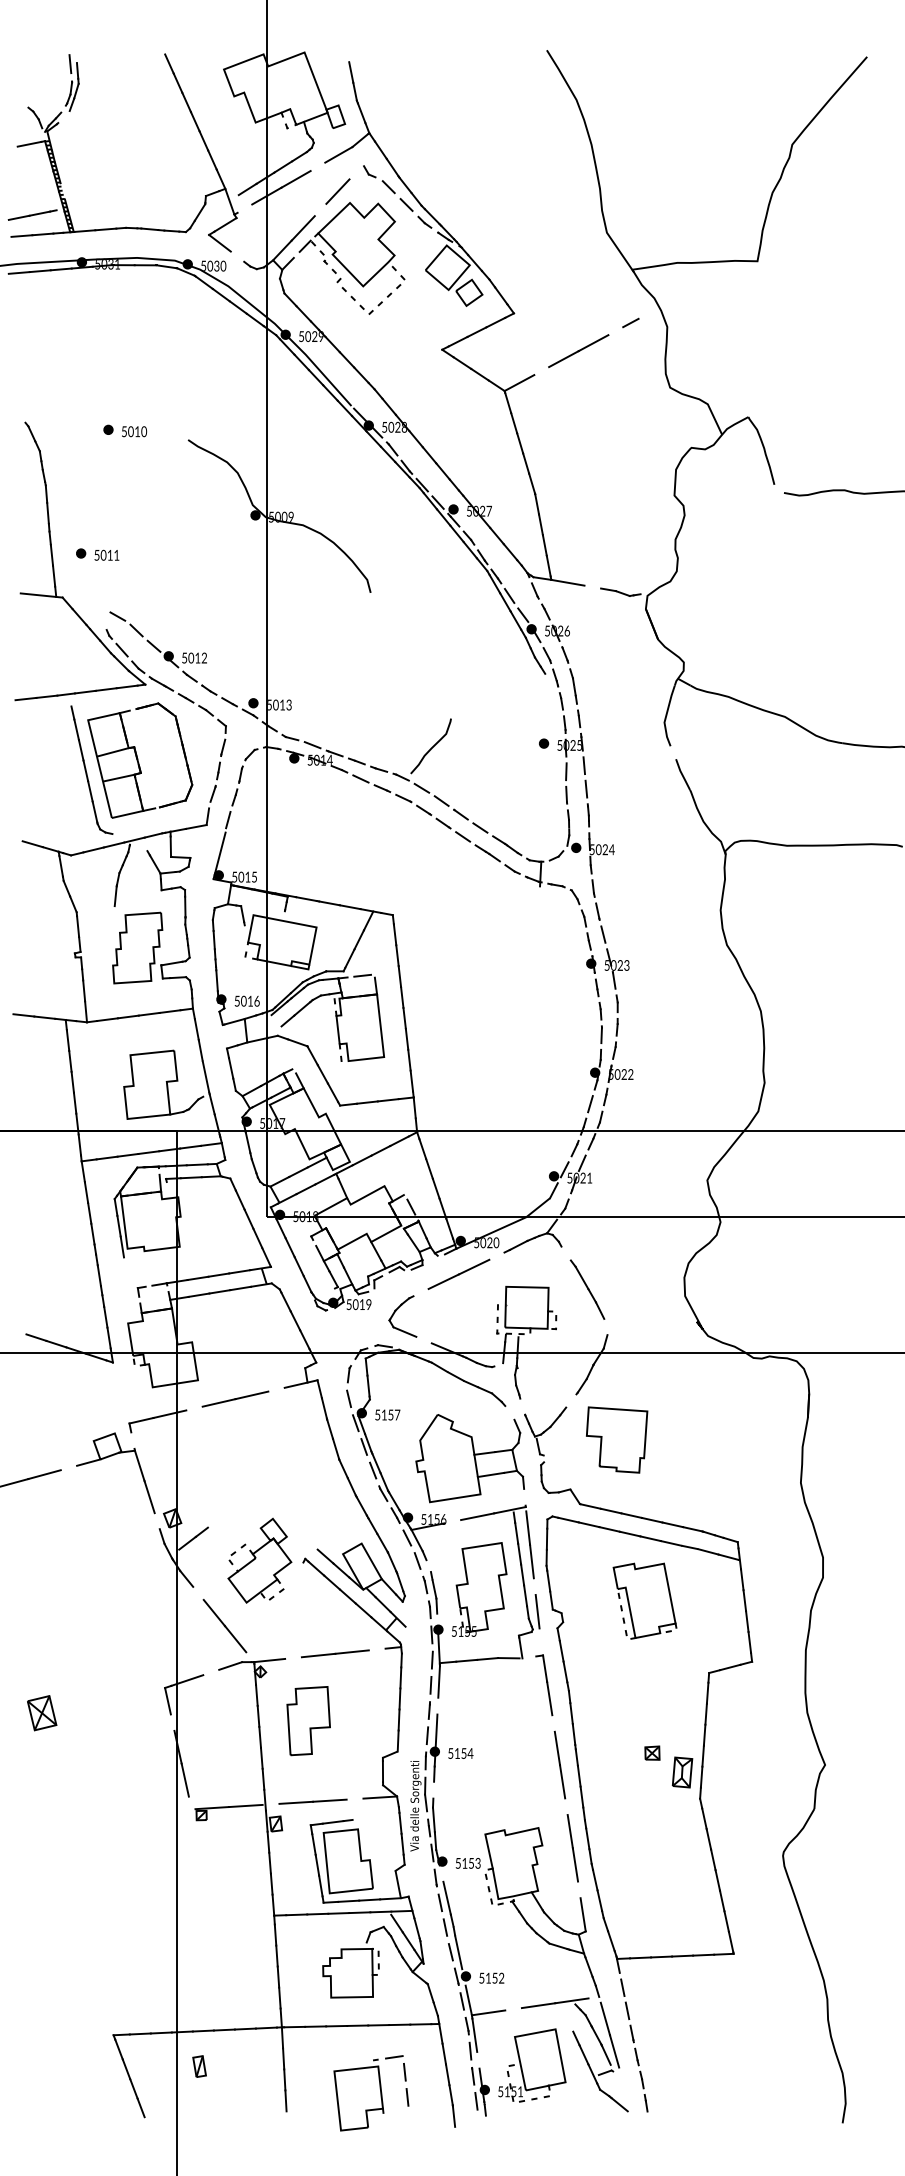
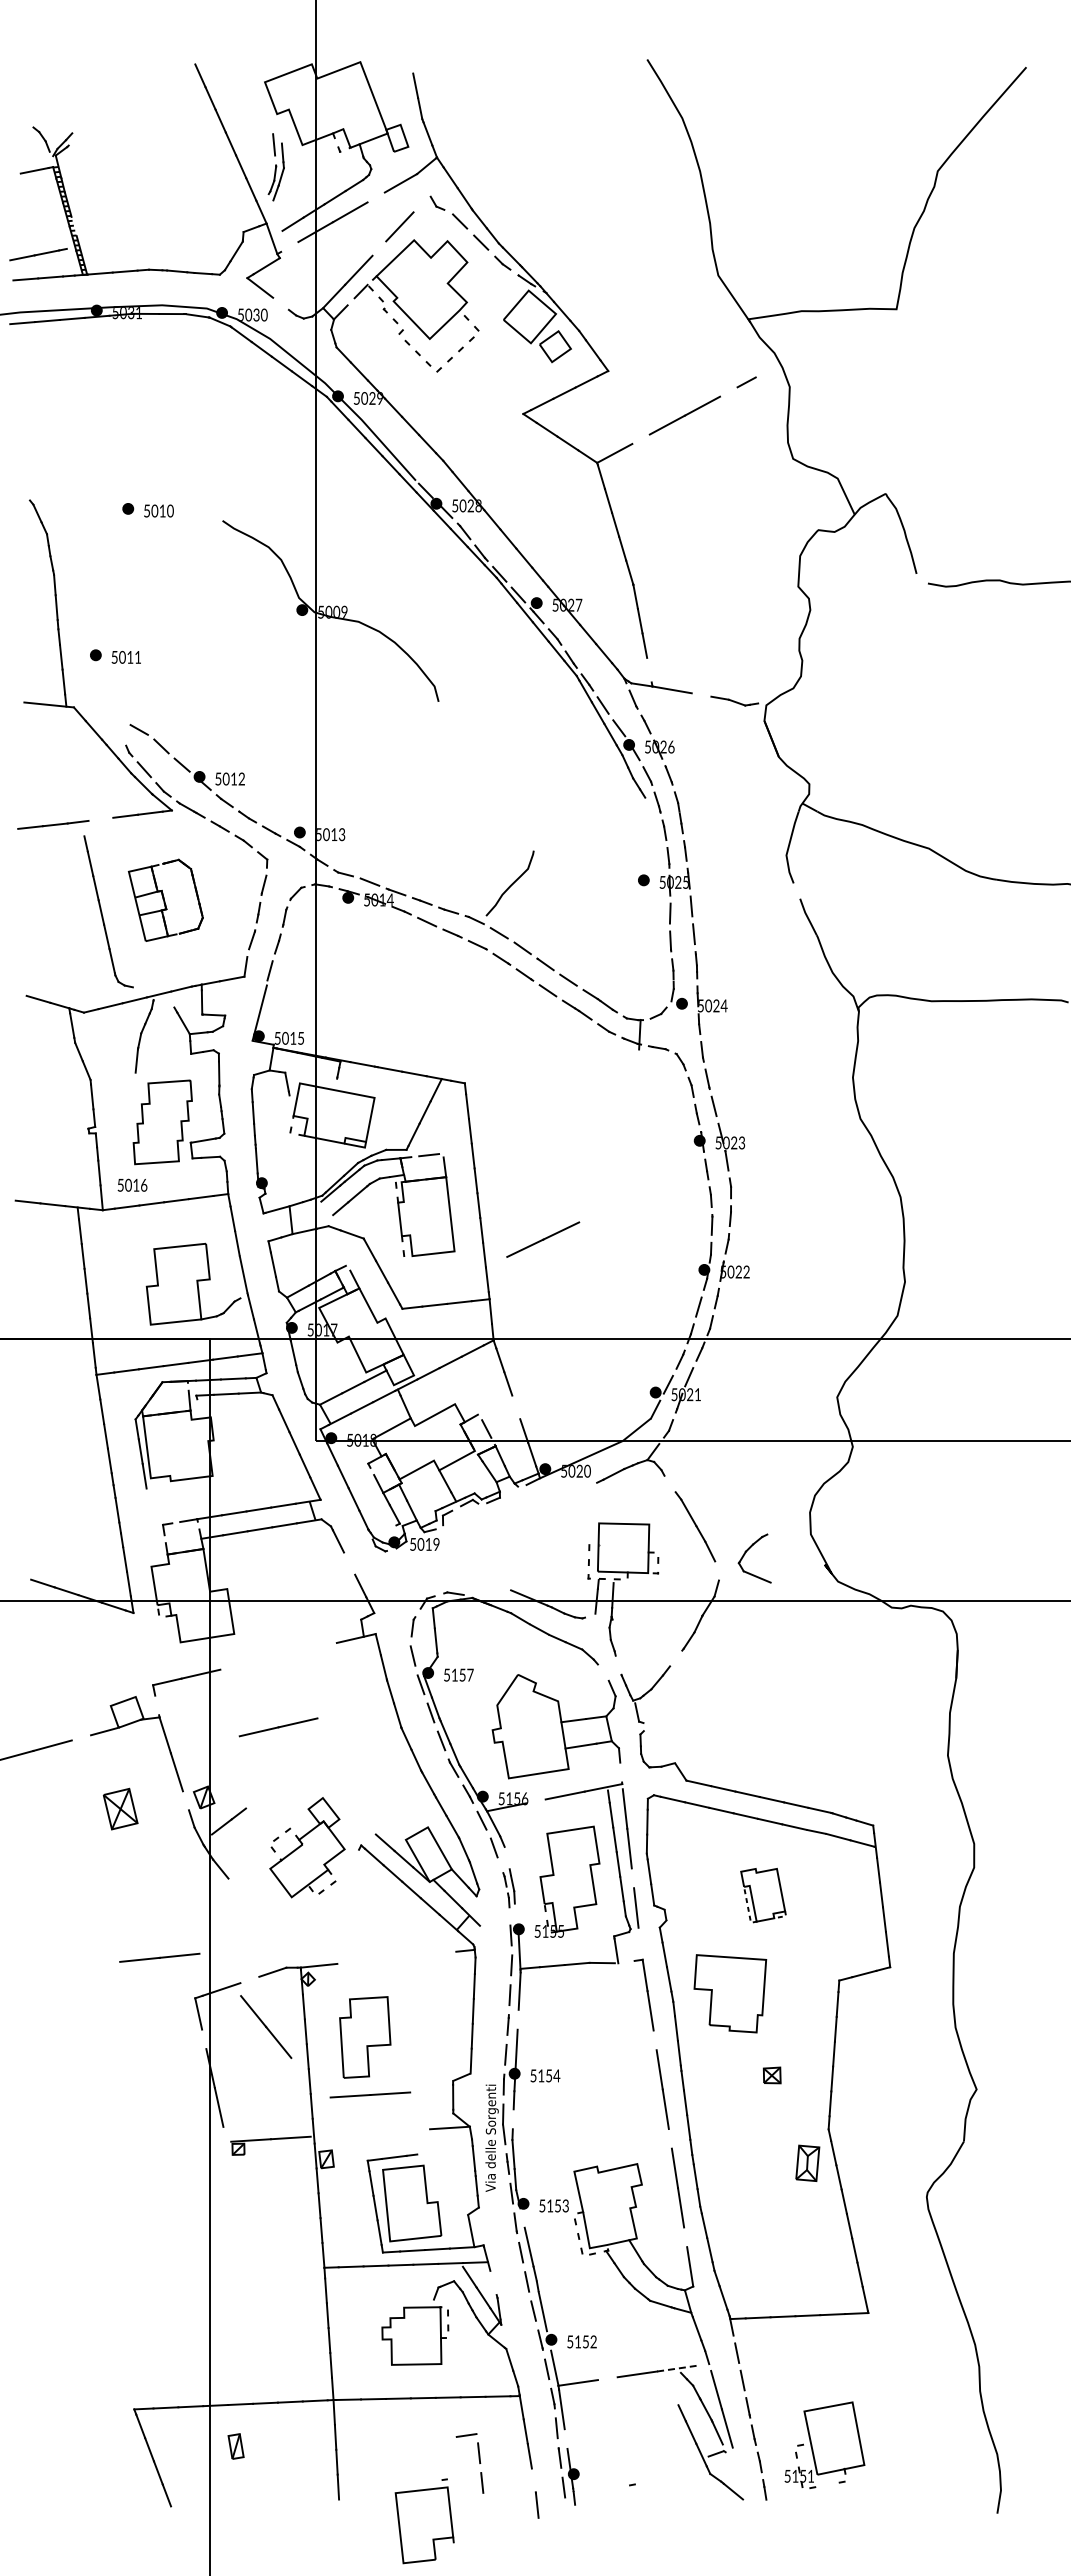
part: (71, 83) -> (275, 167), moved
line: (548, 565) -> (649, 669), removed
line: (85, 691) -> (100, 818), removed
part: (139, 760) -> (165, 900), size x0.6
text: (247, 1000) -> (132, 1184), moved
line: (436, 1188) -> (516, 1407), removed
line: (459, 1274) -> (543, 1239), moved
part: (395, 1313) -> (745, 1554), moved
line: (295, 1320) -> (349, 1563), removed
line: (235, 1399) -> (278, 1727), moved
part: (617, 1439) -> (730, 1993), moved
part: (429, 1594) -> (508, 1887), size x0.7
part: (645, 1601) -> (763, 1895), size x0.6
line: (225, 1625) -> (266, 2026), moved
line: (335, 1653) -> (159, 1957), moved
part: (41, 1712) -> (120, 1808), moved
part: (682, 1771) -> (807, 2162), moved
line: (313, 1801) -> (370, 2094), moved
line: (417, 1928) -> (493, 2282), removed
line: (571, 2000) -> (676, 2368), solid -> dashed
part: (531, 2064) -> (824, 2444), moved
part: (358, 2095) -> (424, 2521), moved
line: (450, 2095) -> (533, 2480), removed

